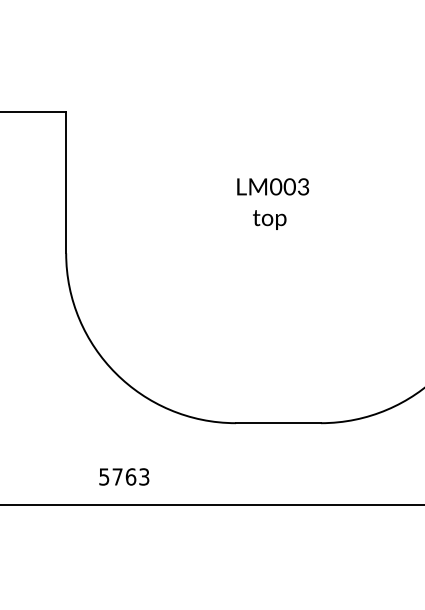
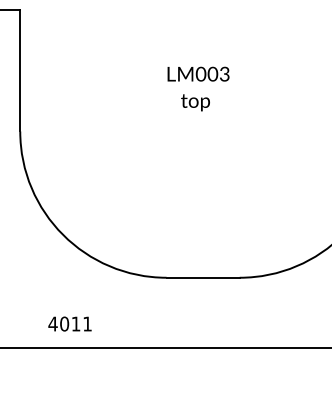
text: (123, 476) -> (69, 323), 5763 -> 4011

